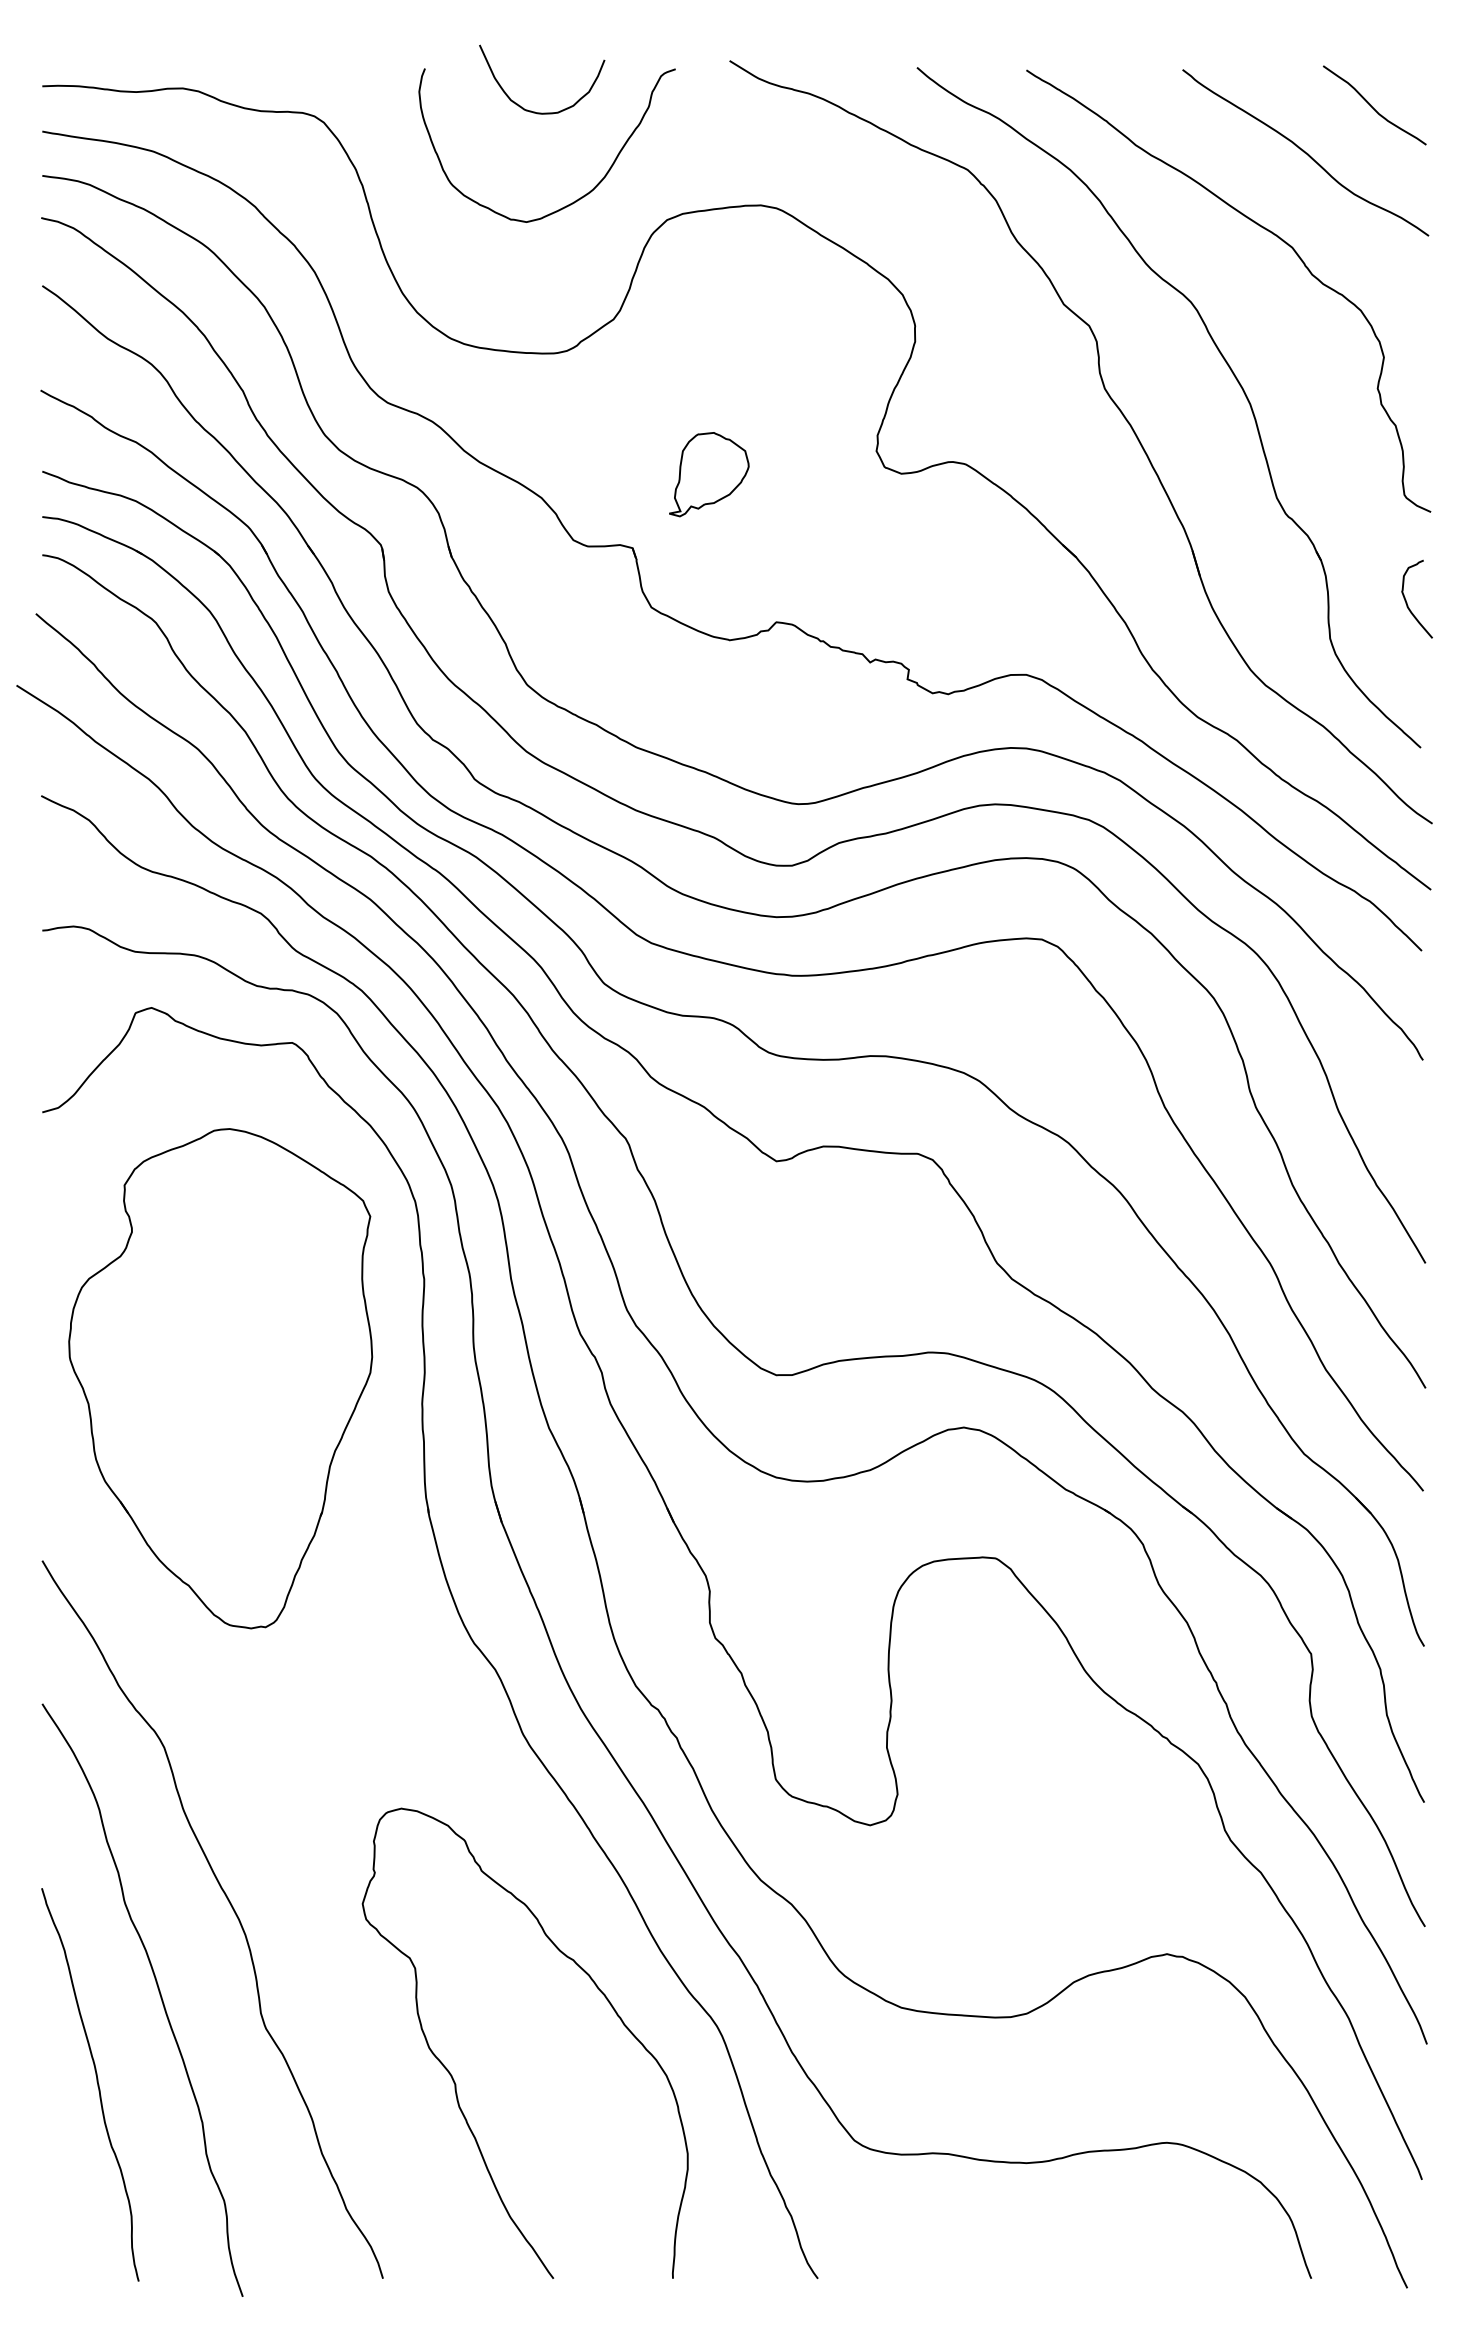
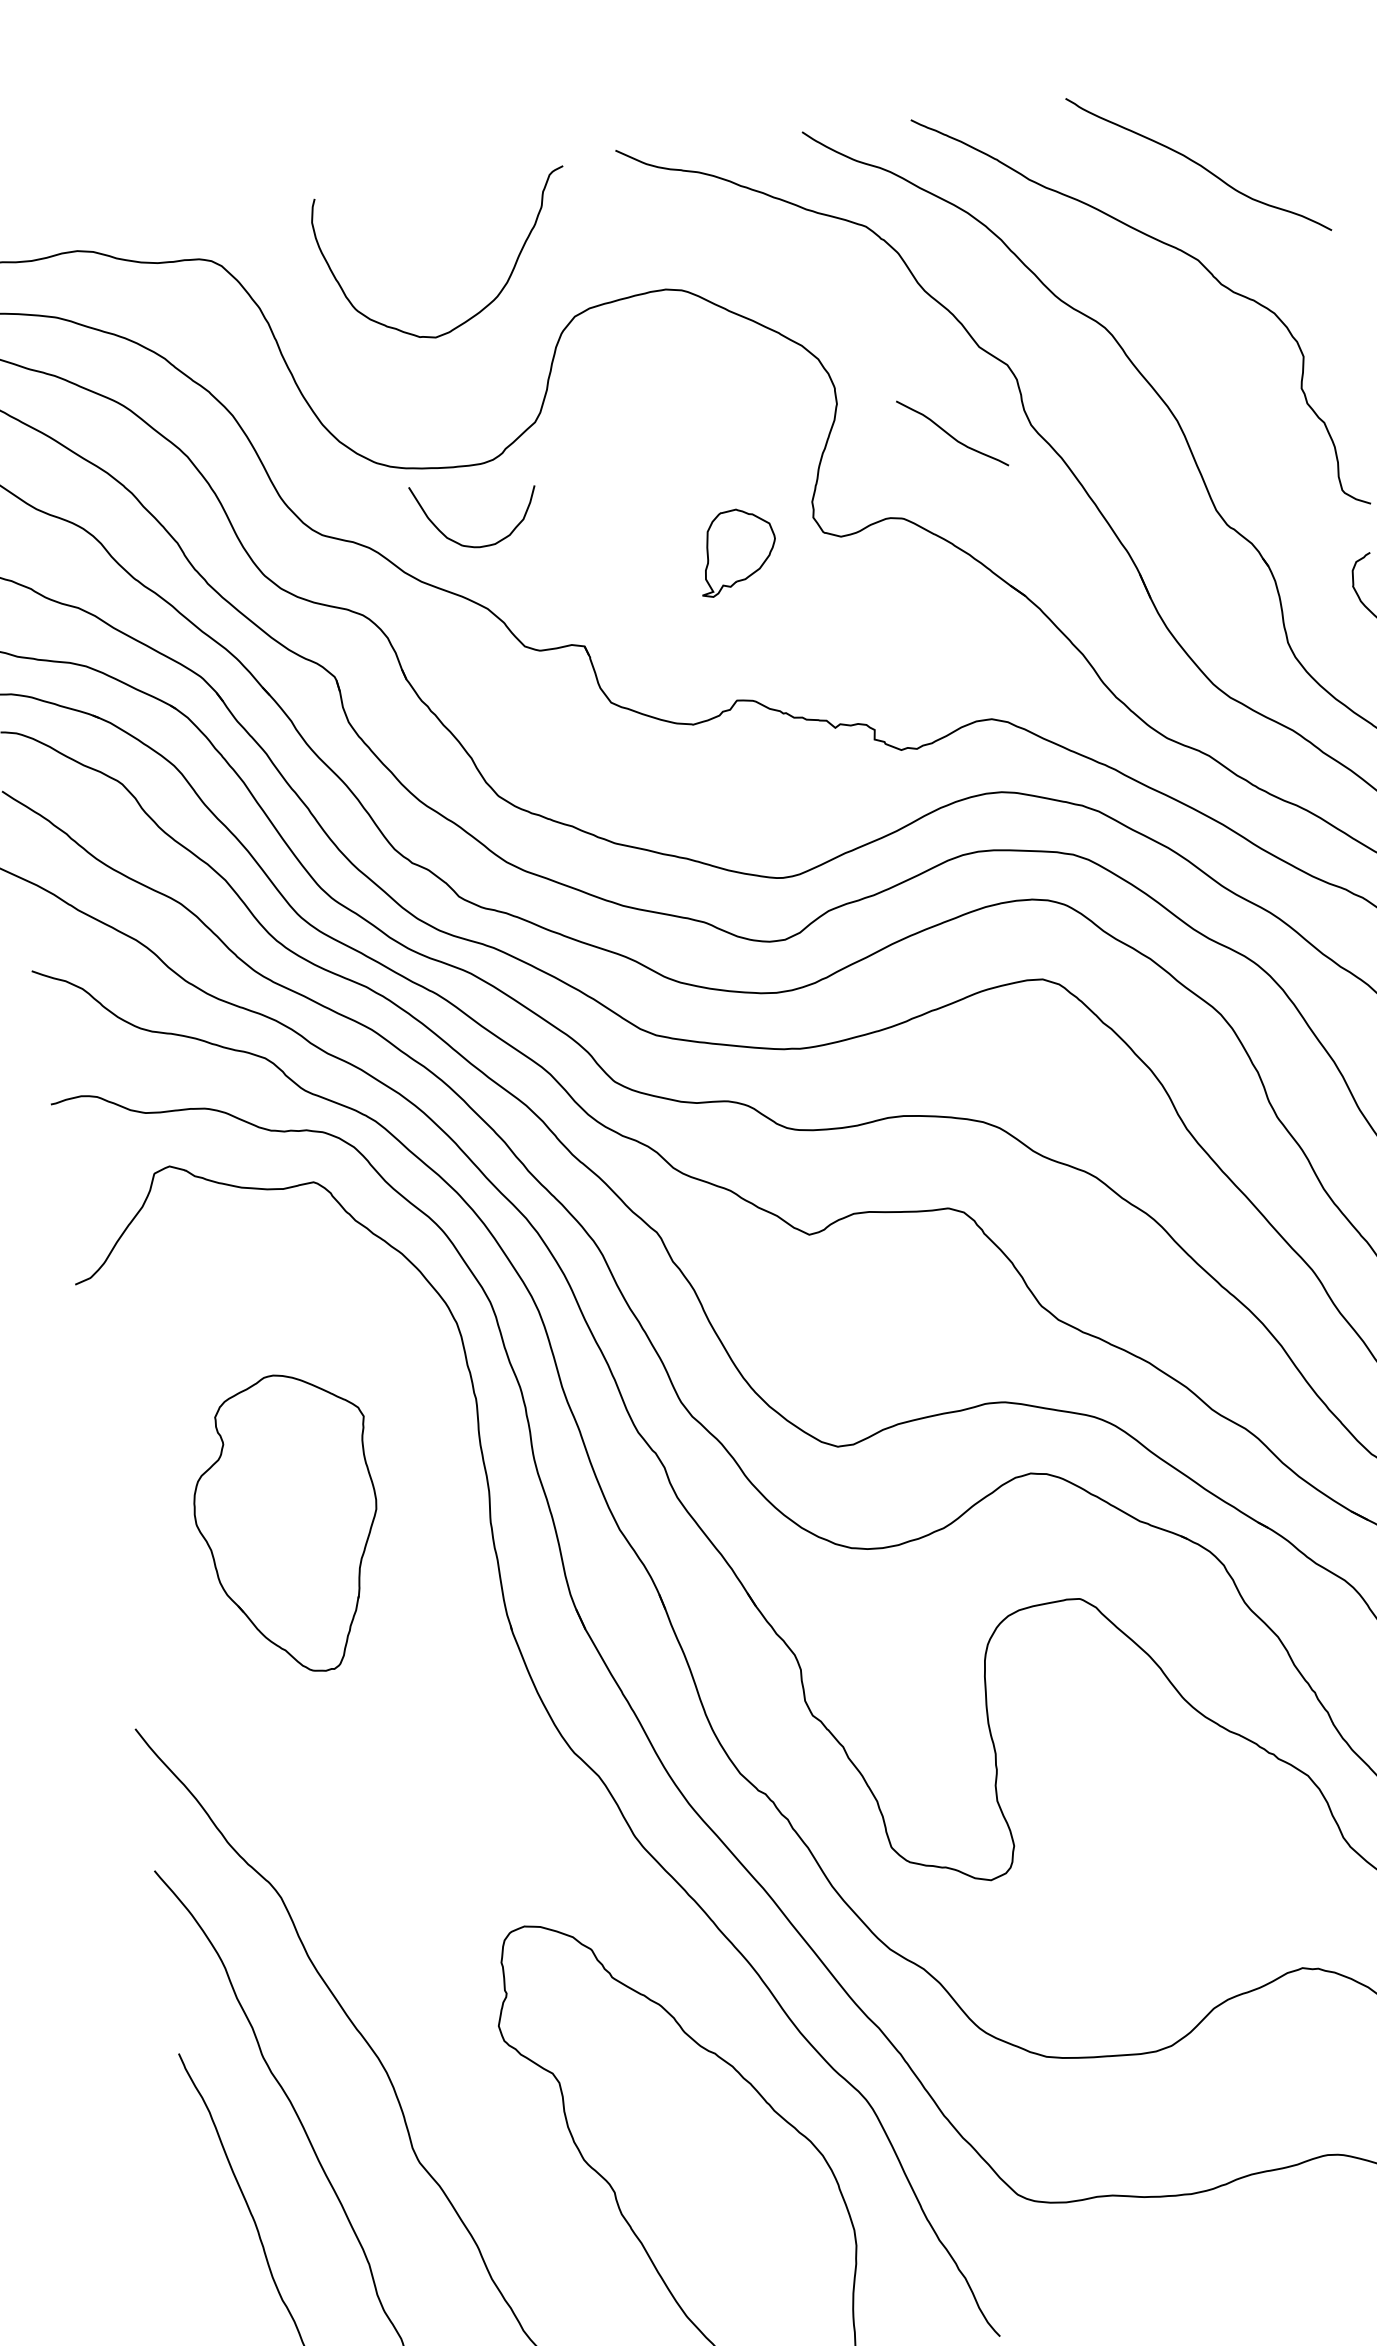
curve: (1372, 106) -> (950, 434), moved
curve: (535, 111) -> (473, 545), moved
part: (709, 474) -> (737, 551), moved
part: (220, 1378) -> (287, 1524), size x0.6

